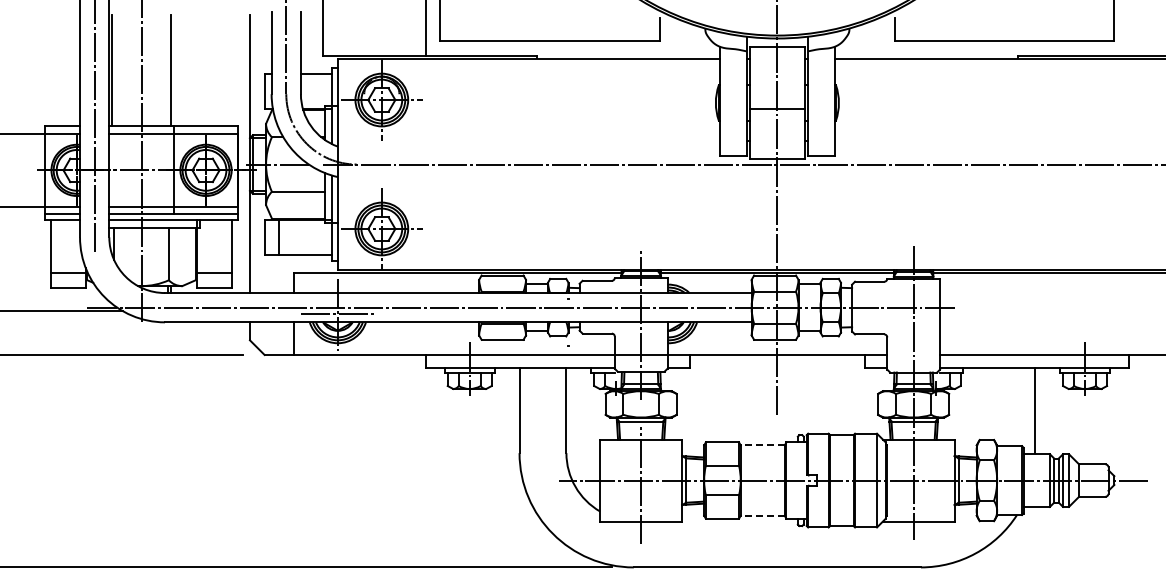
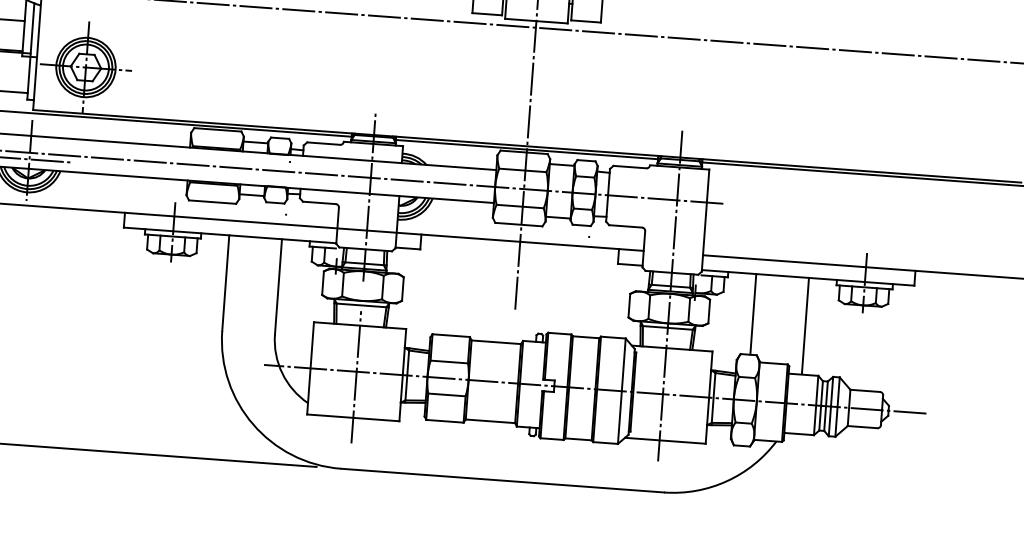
line: (988, 403) -> (753, 313), added
line: (762, 445) -> (495, 342), dashed -> solid
line: (762, 515) -> (490, 421), dashed -> solid

